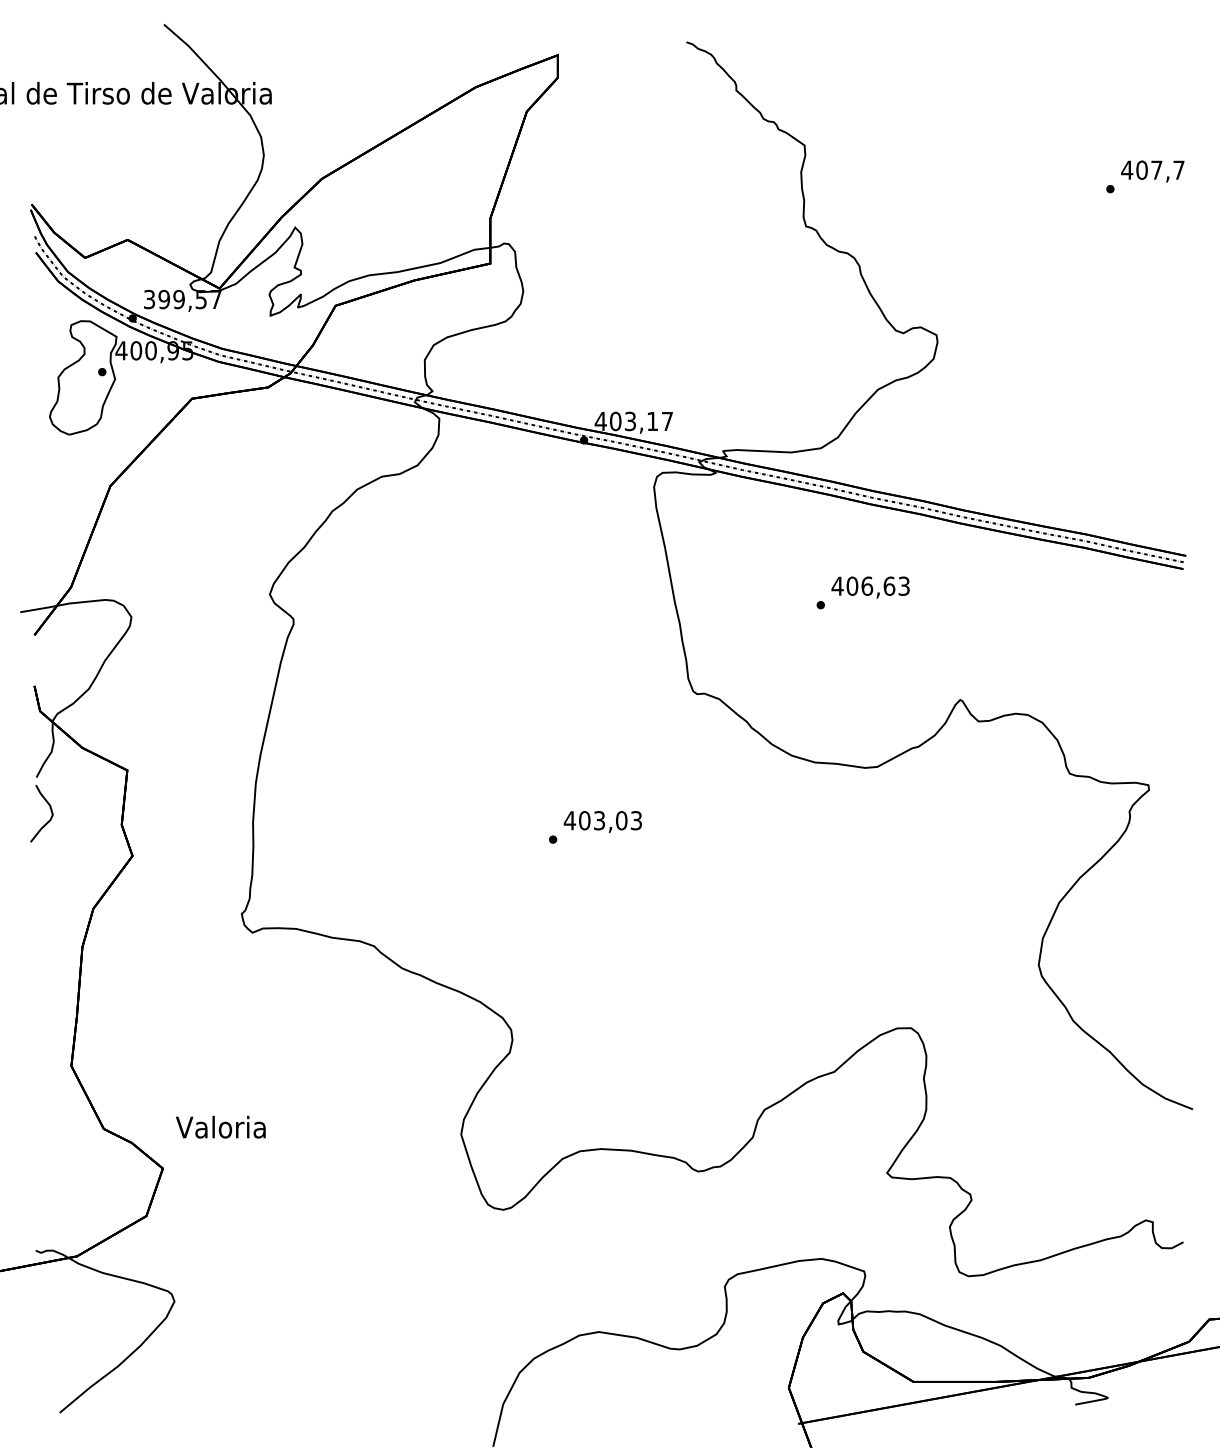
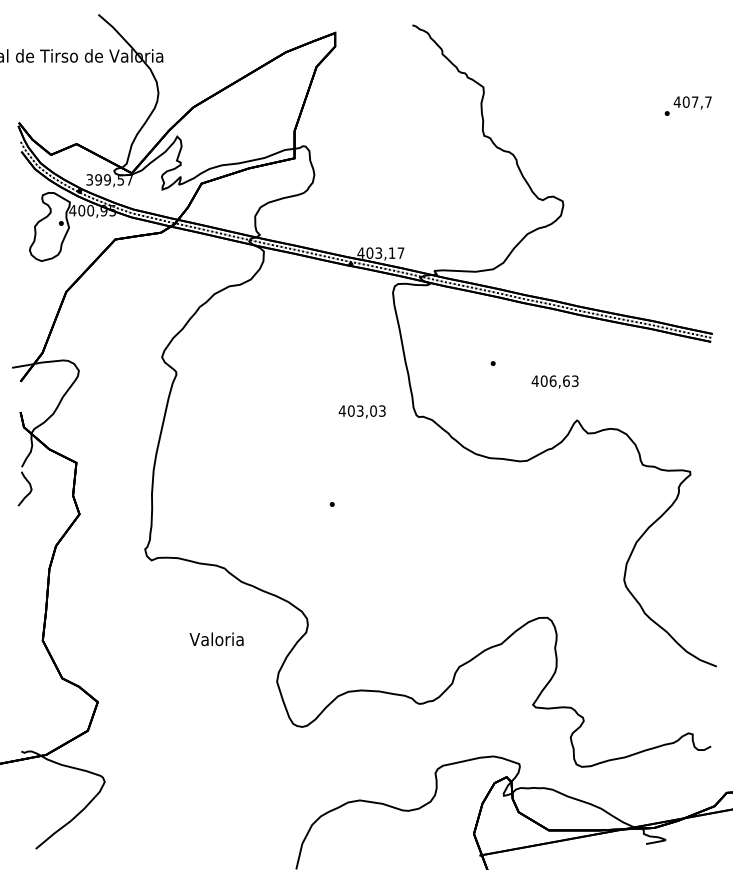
text: (869, 586) -> (554, 381), moved
text: (601, 821) -> (361, 411), moved
text: (220, 1127) -> (216, 639), moved

